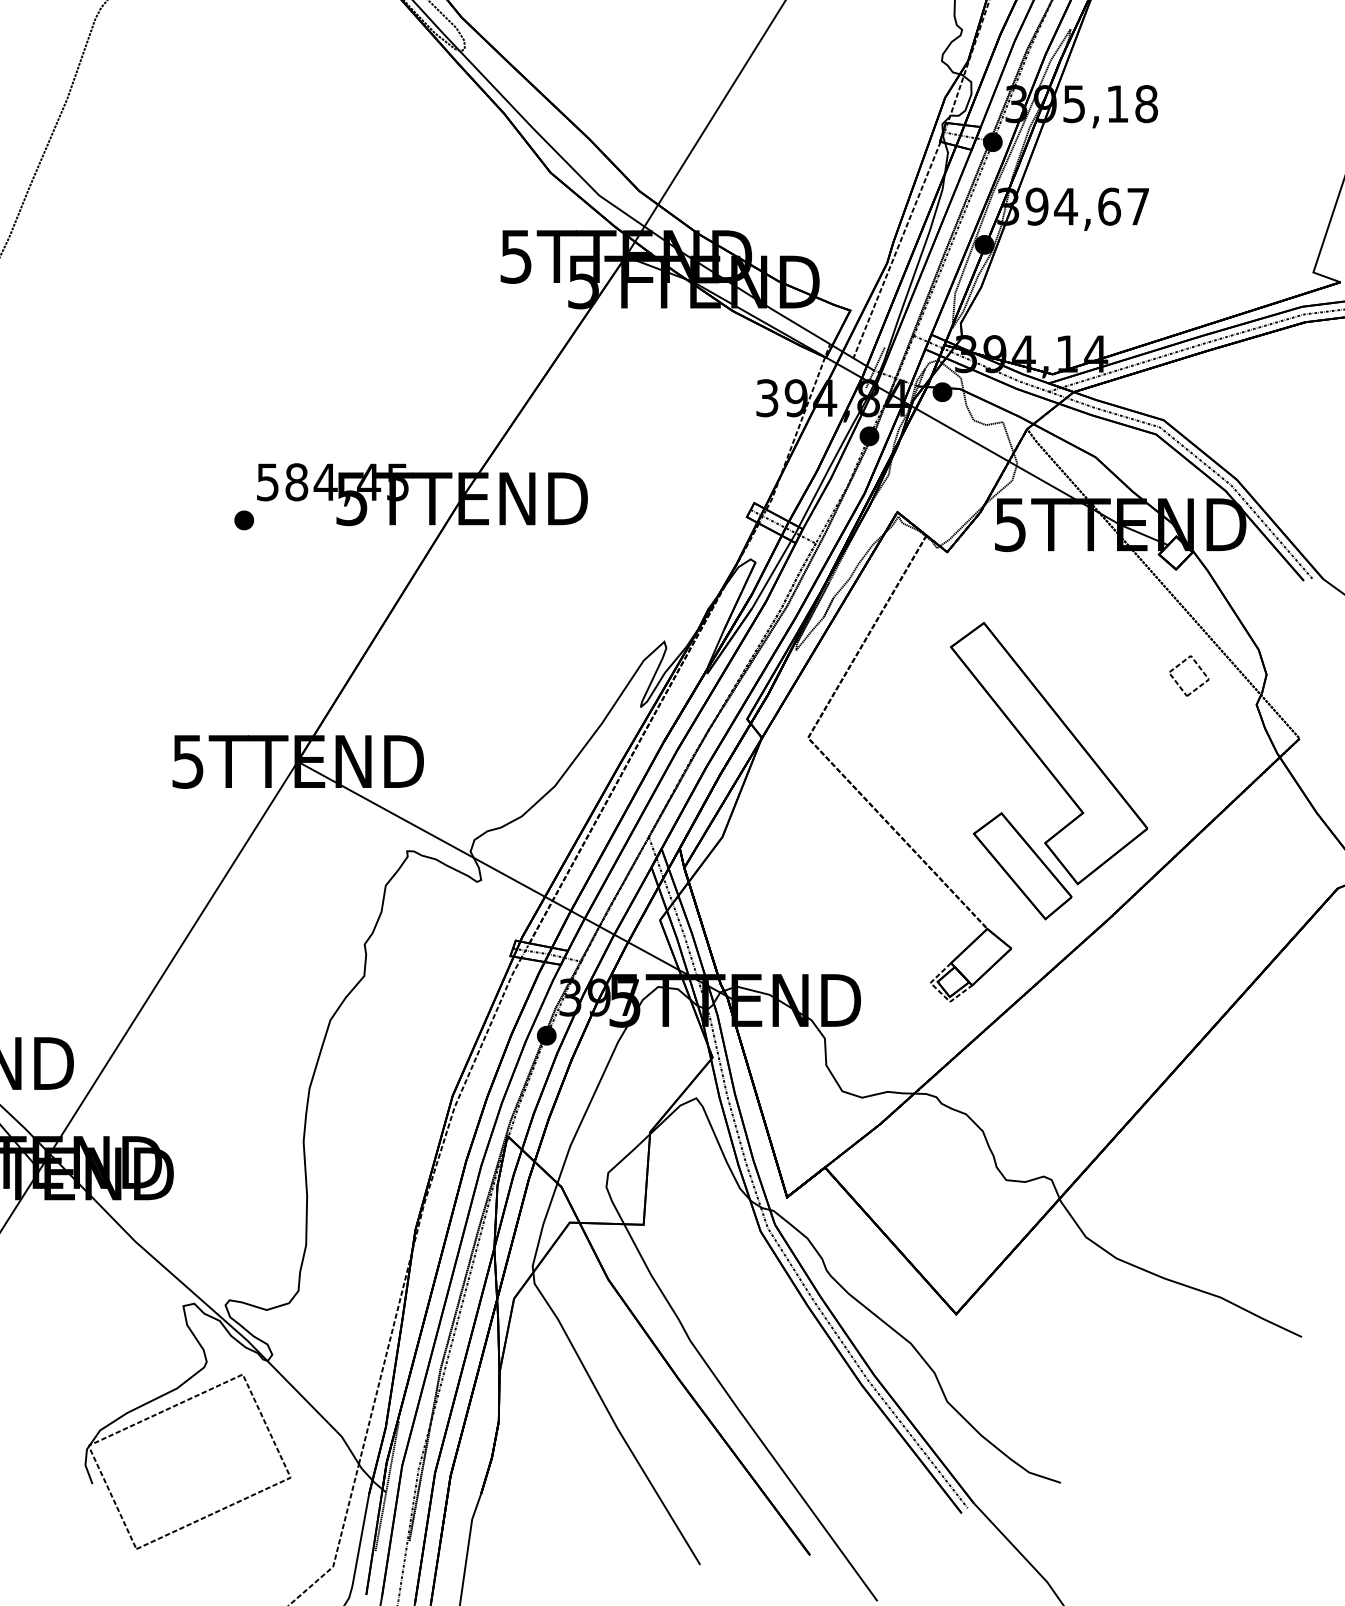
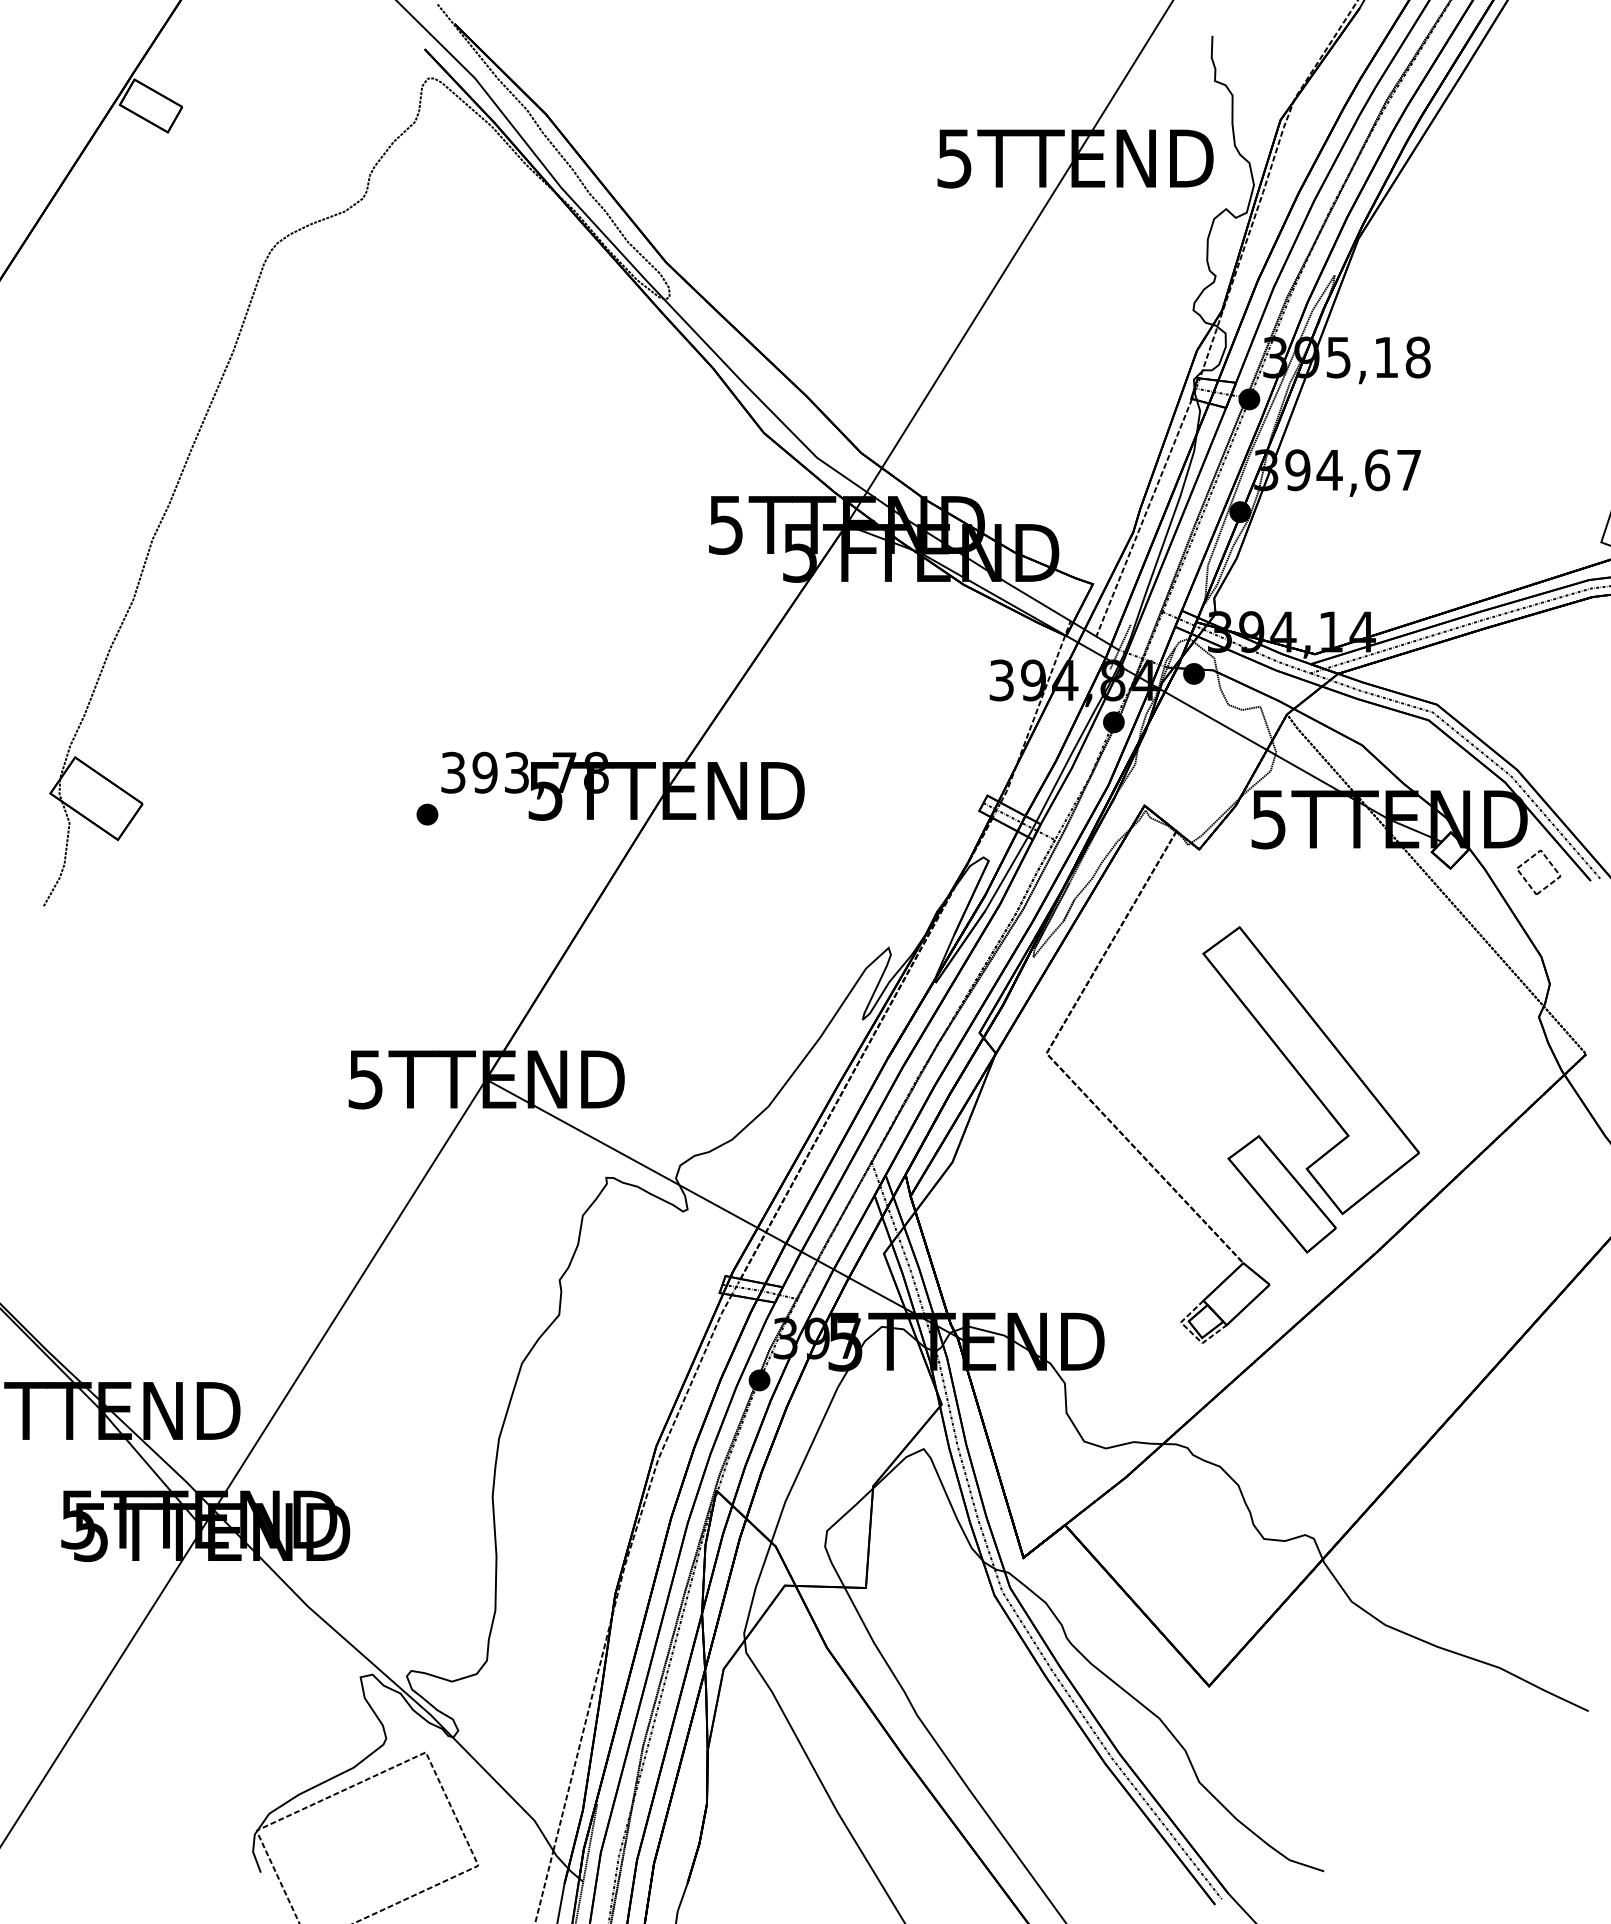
text: (333, 482) -> (525, 772), 584,45 -> 393,78
part: (1200, 670) -> (1551, 866), moved

